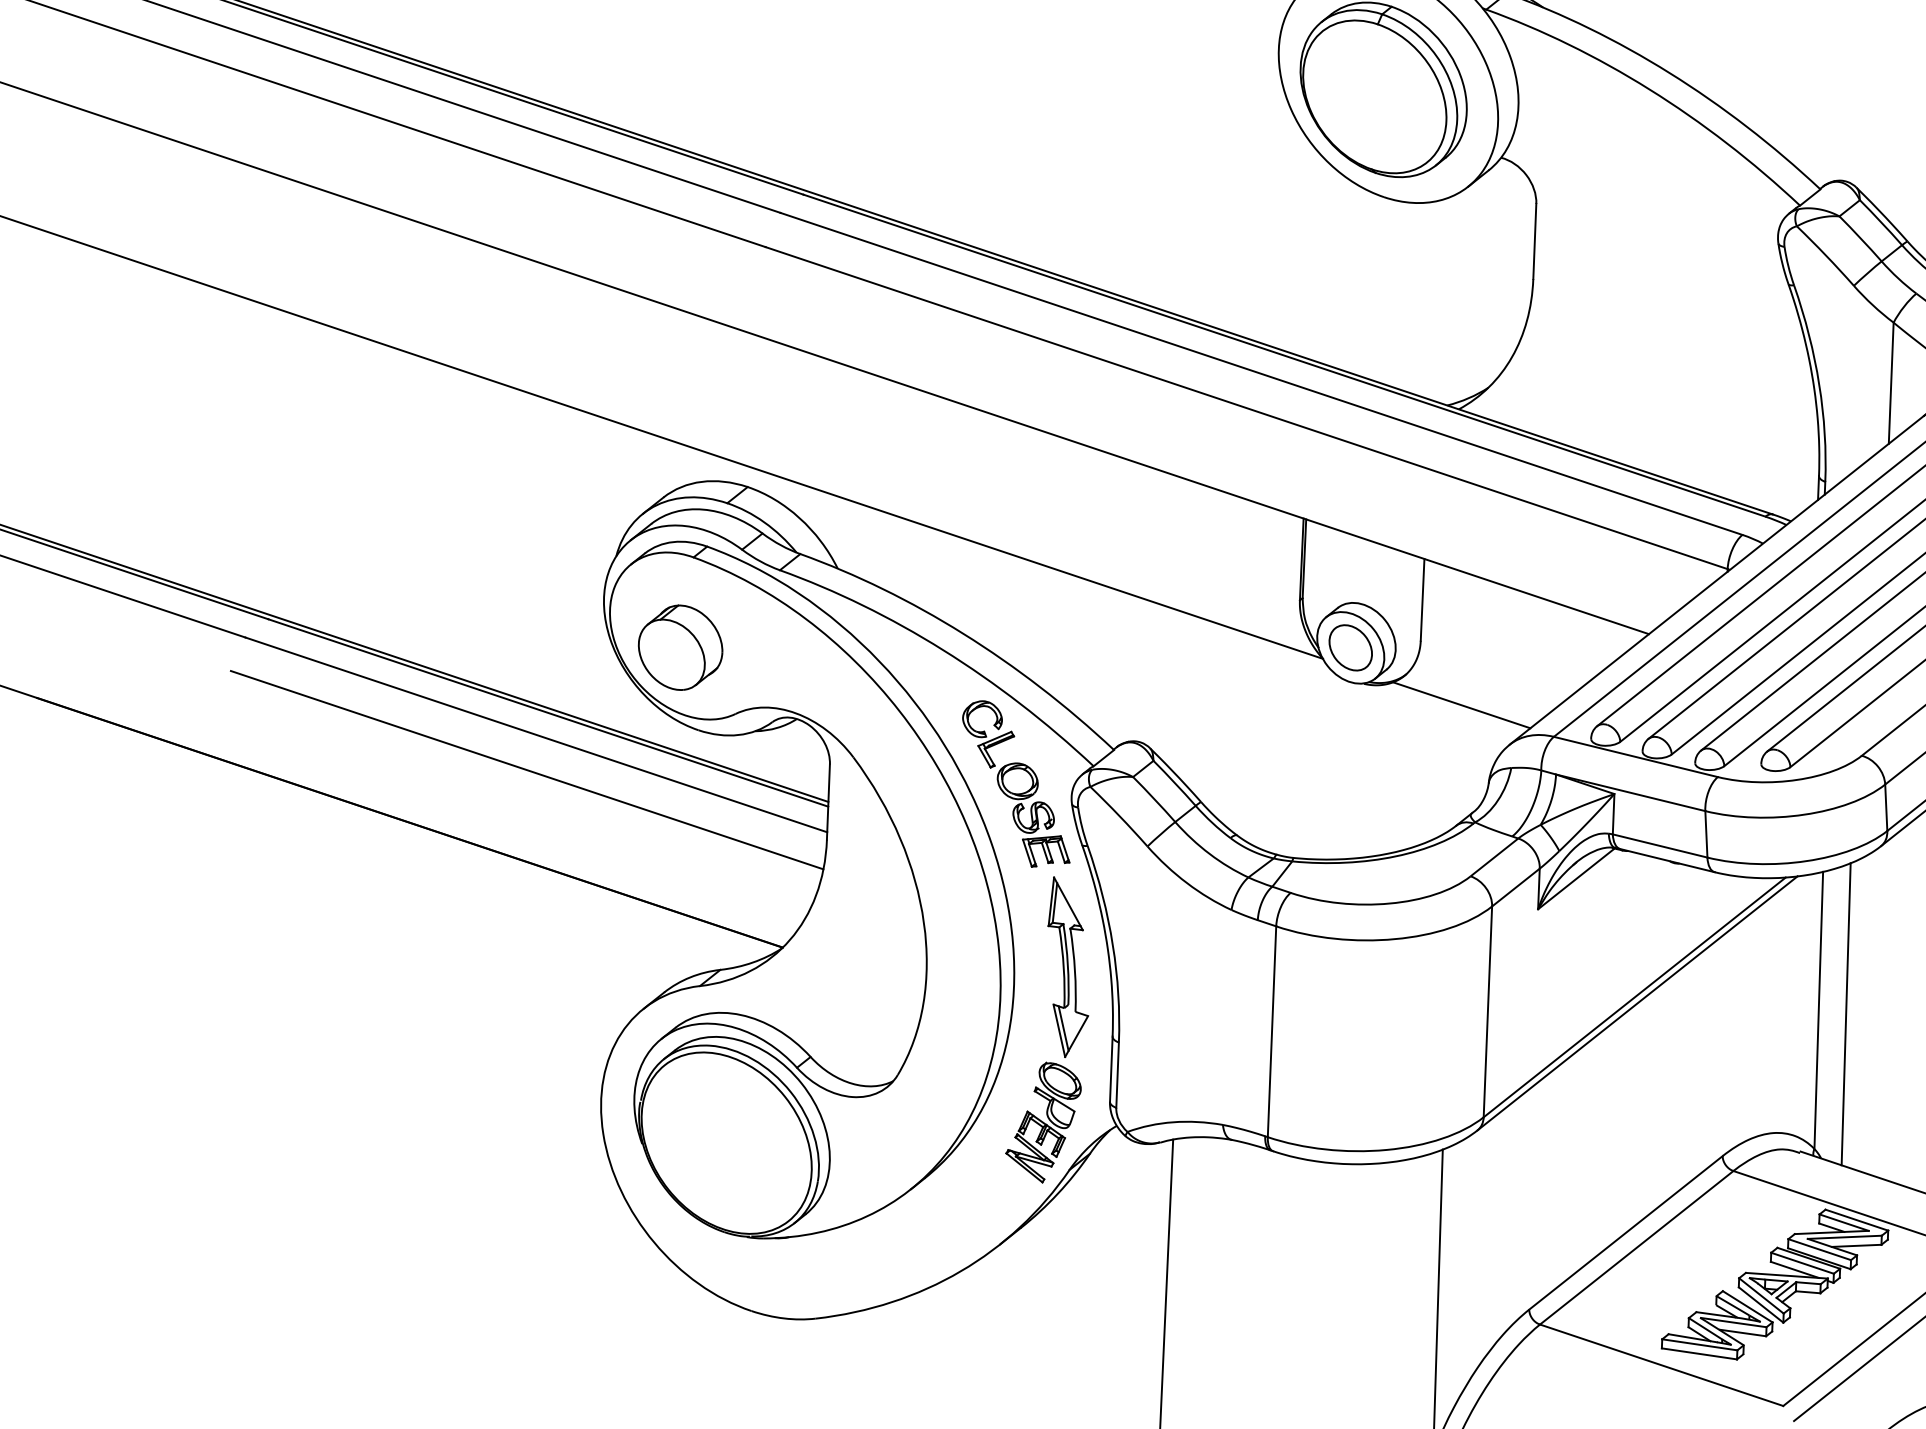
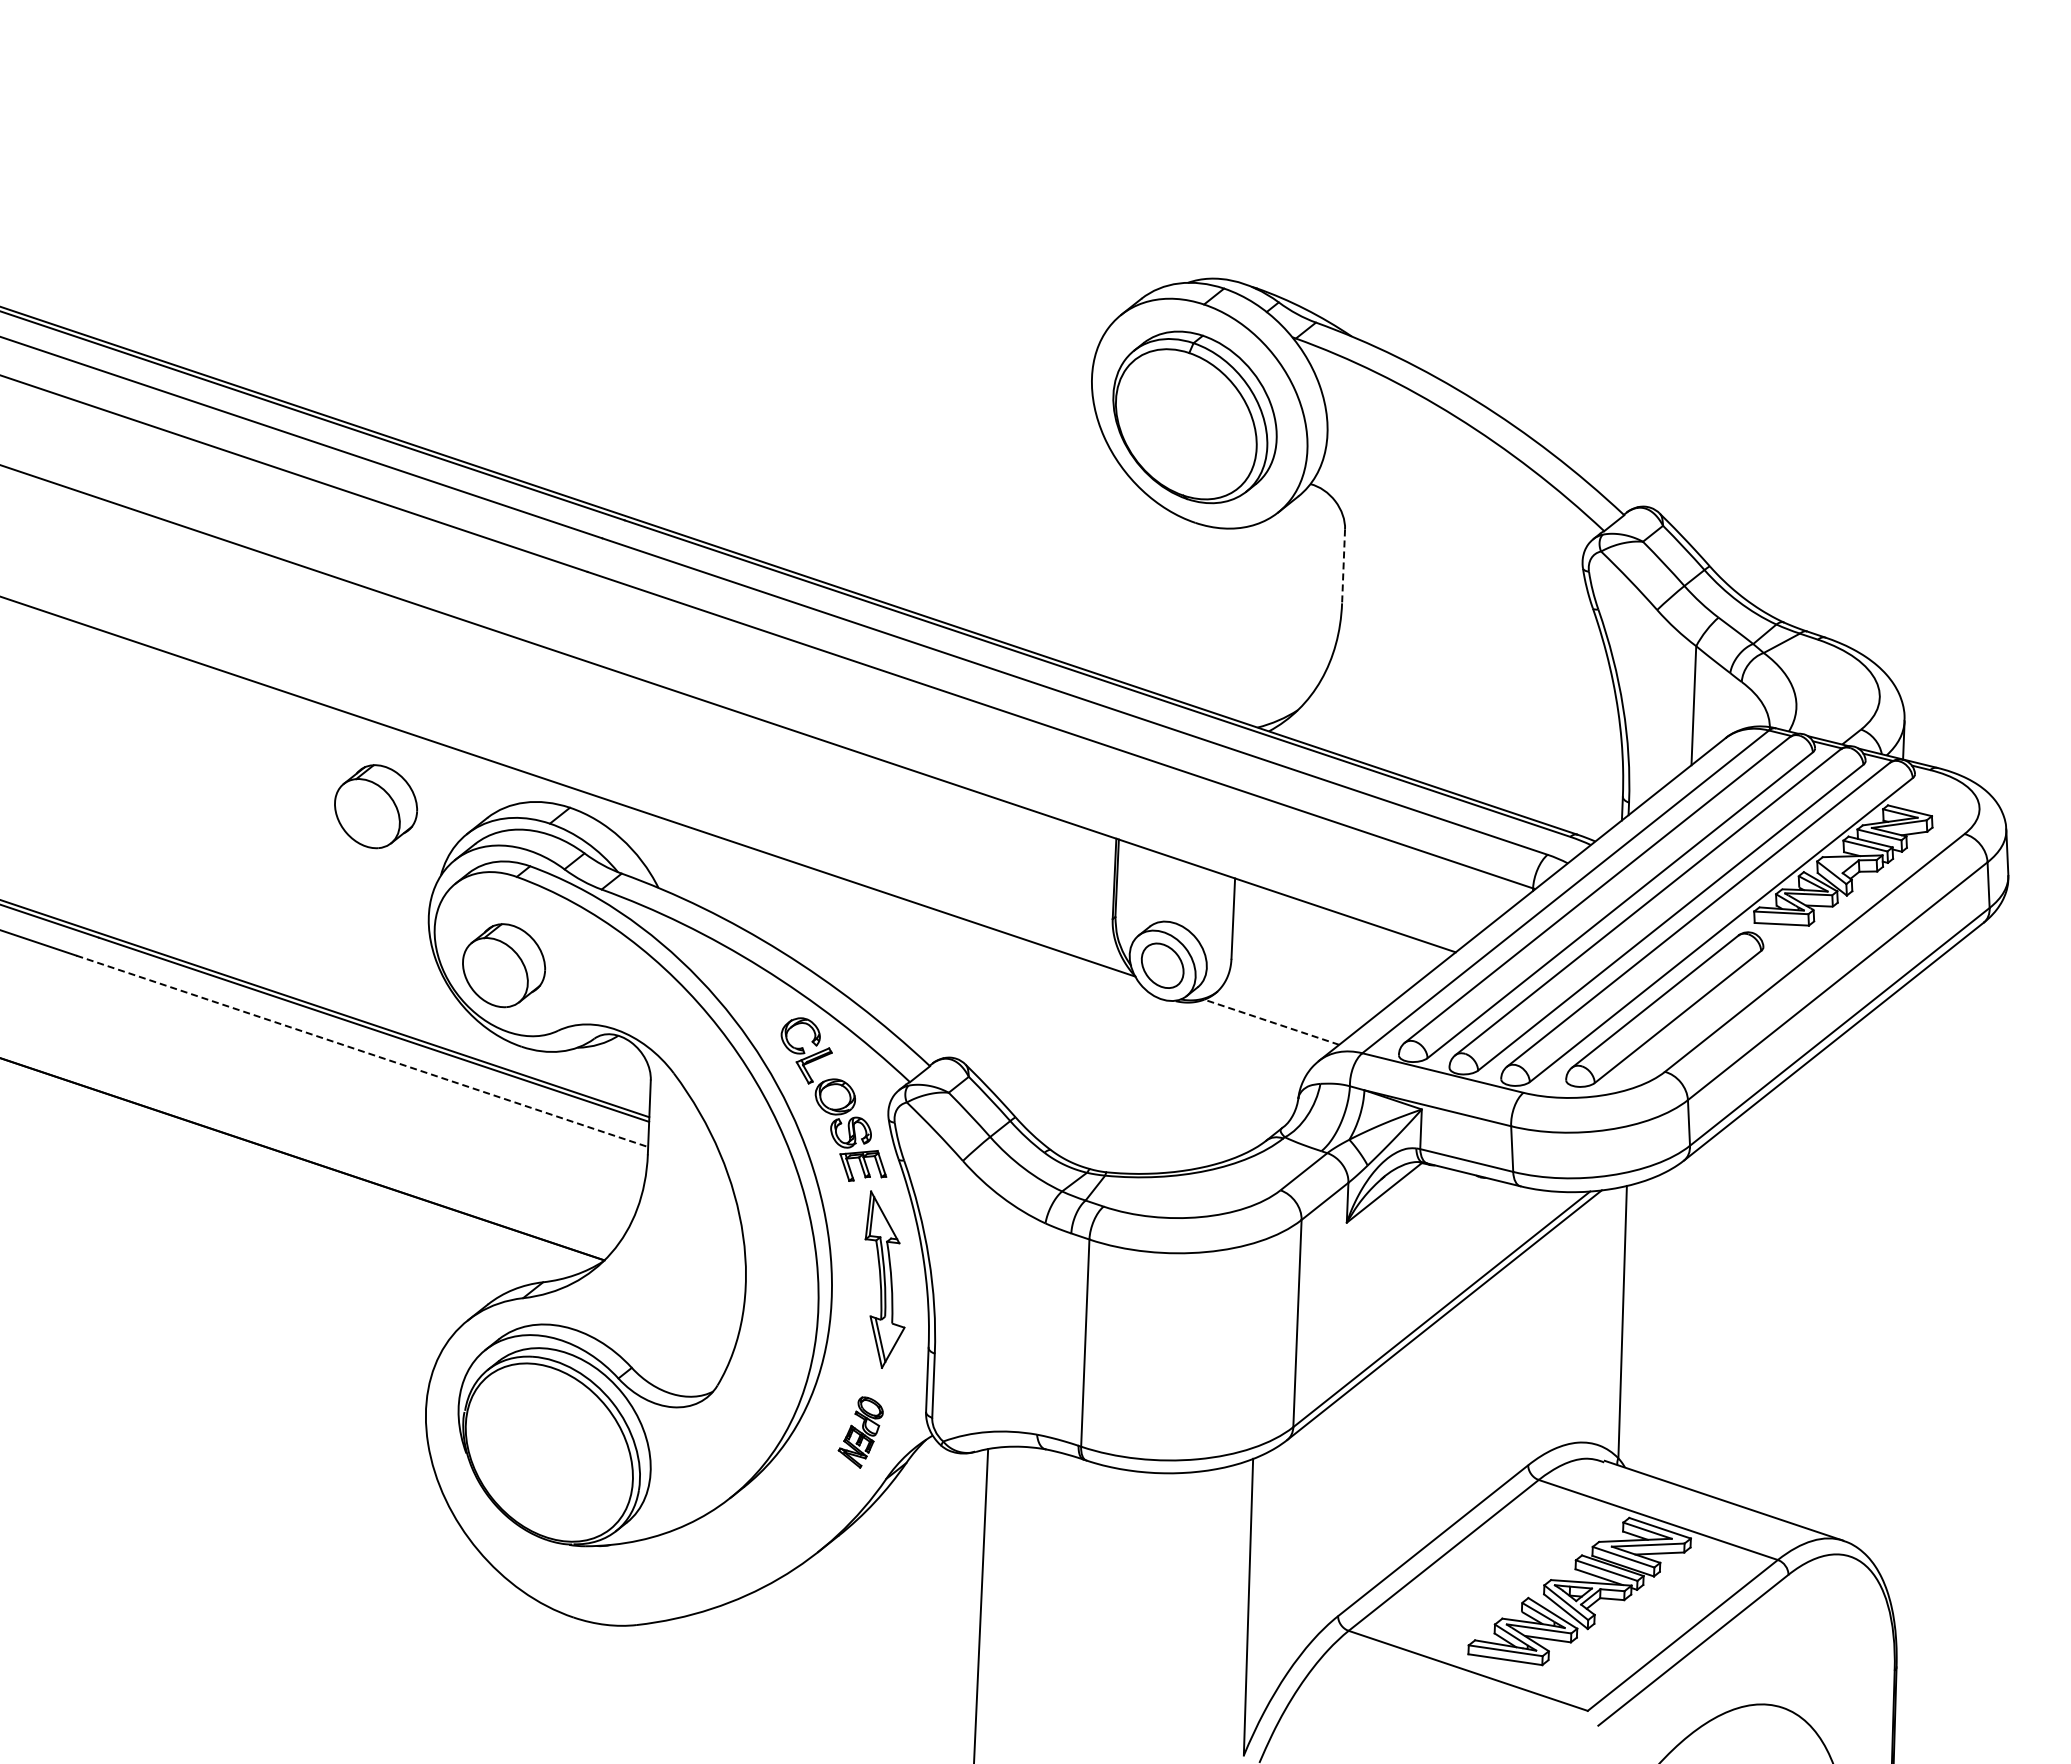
line: (1534, 241) -> (1343, 566), solid -> dashed
part: (550, 485) -> (376, 806), added
line: (1461, 705) -> (1271, 1022), solid -> dashed
line: (536, 735) -> (362, 1051), solid -> dashed
line: (527, 769) -> (353, 1085), removed
line: (1846, 1013) -> (1649, 1325), removed
part: (1043, 1122) -> (860, 1432), size x0.6

